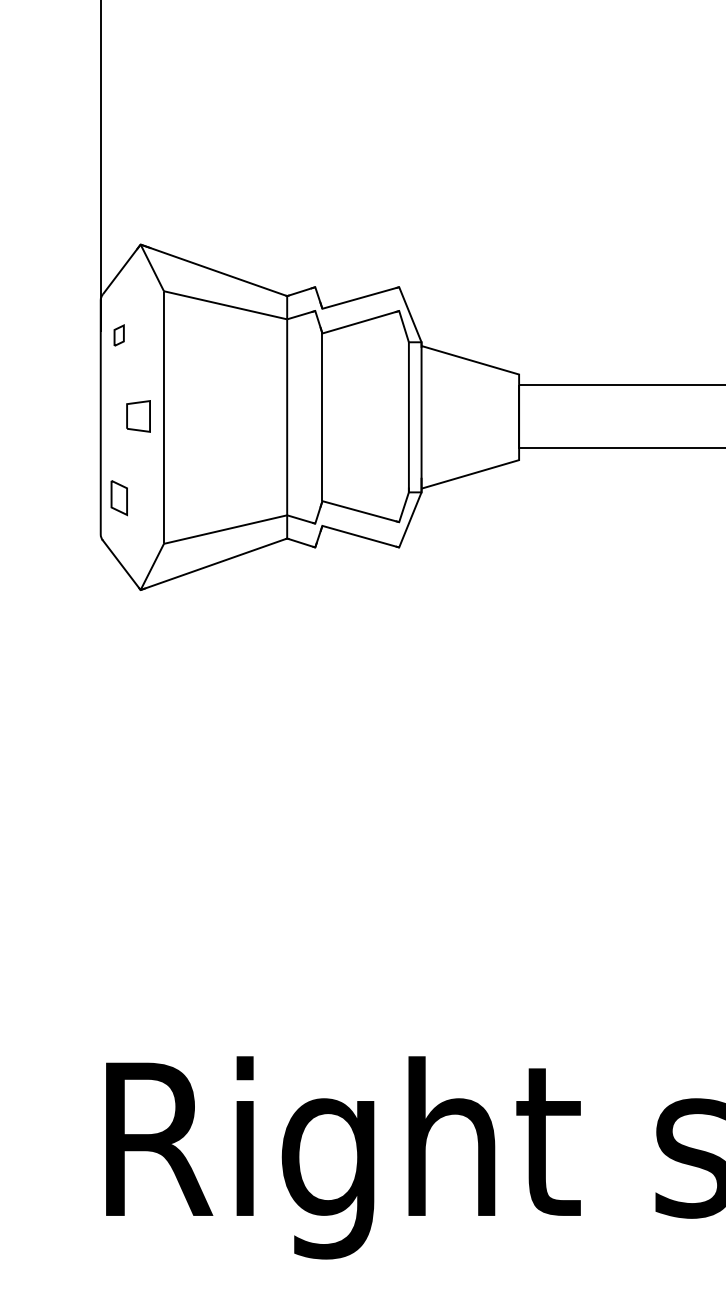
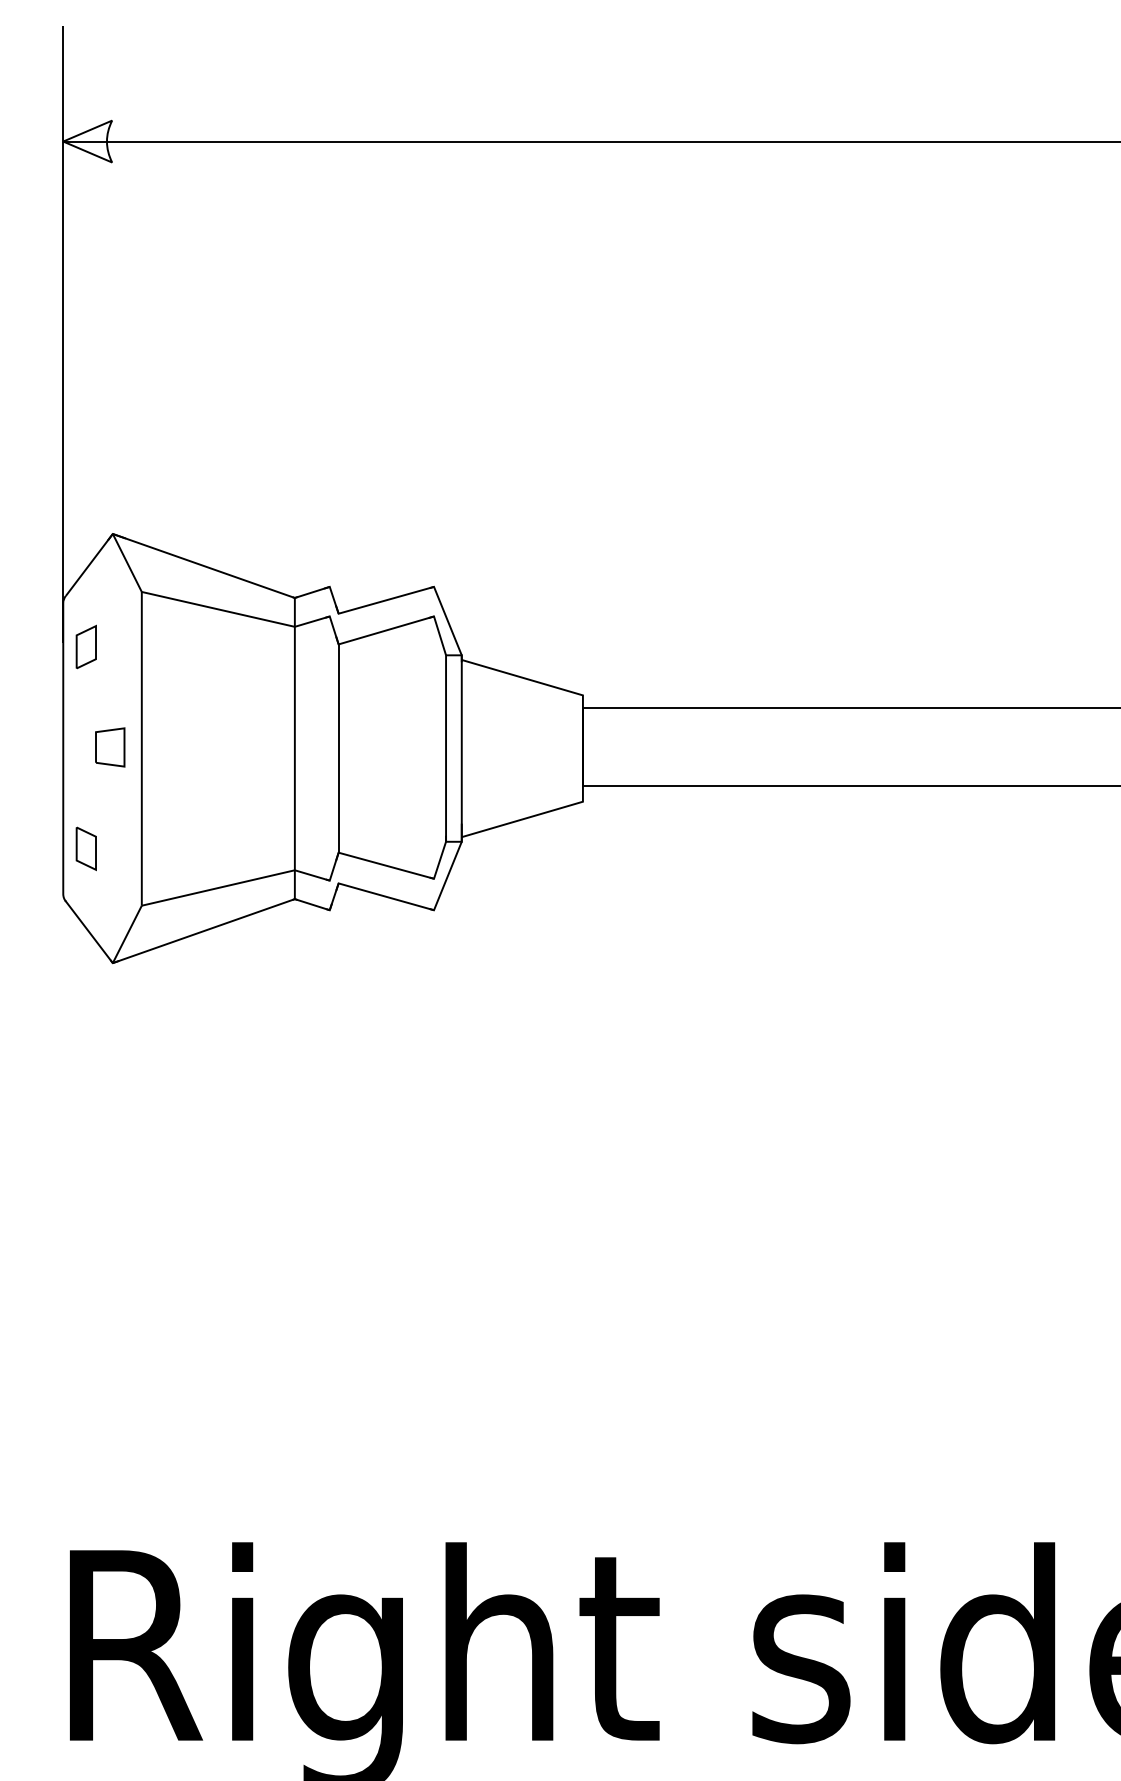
part: (118, 335) -> (85, 646), size x1.67

